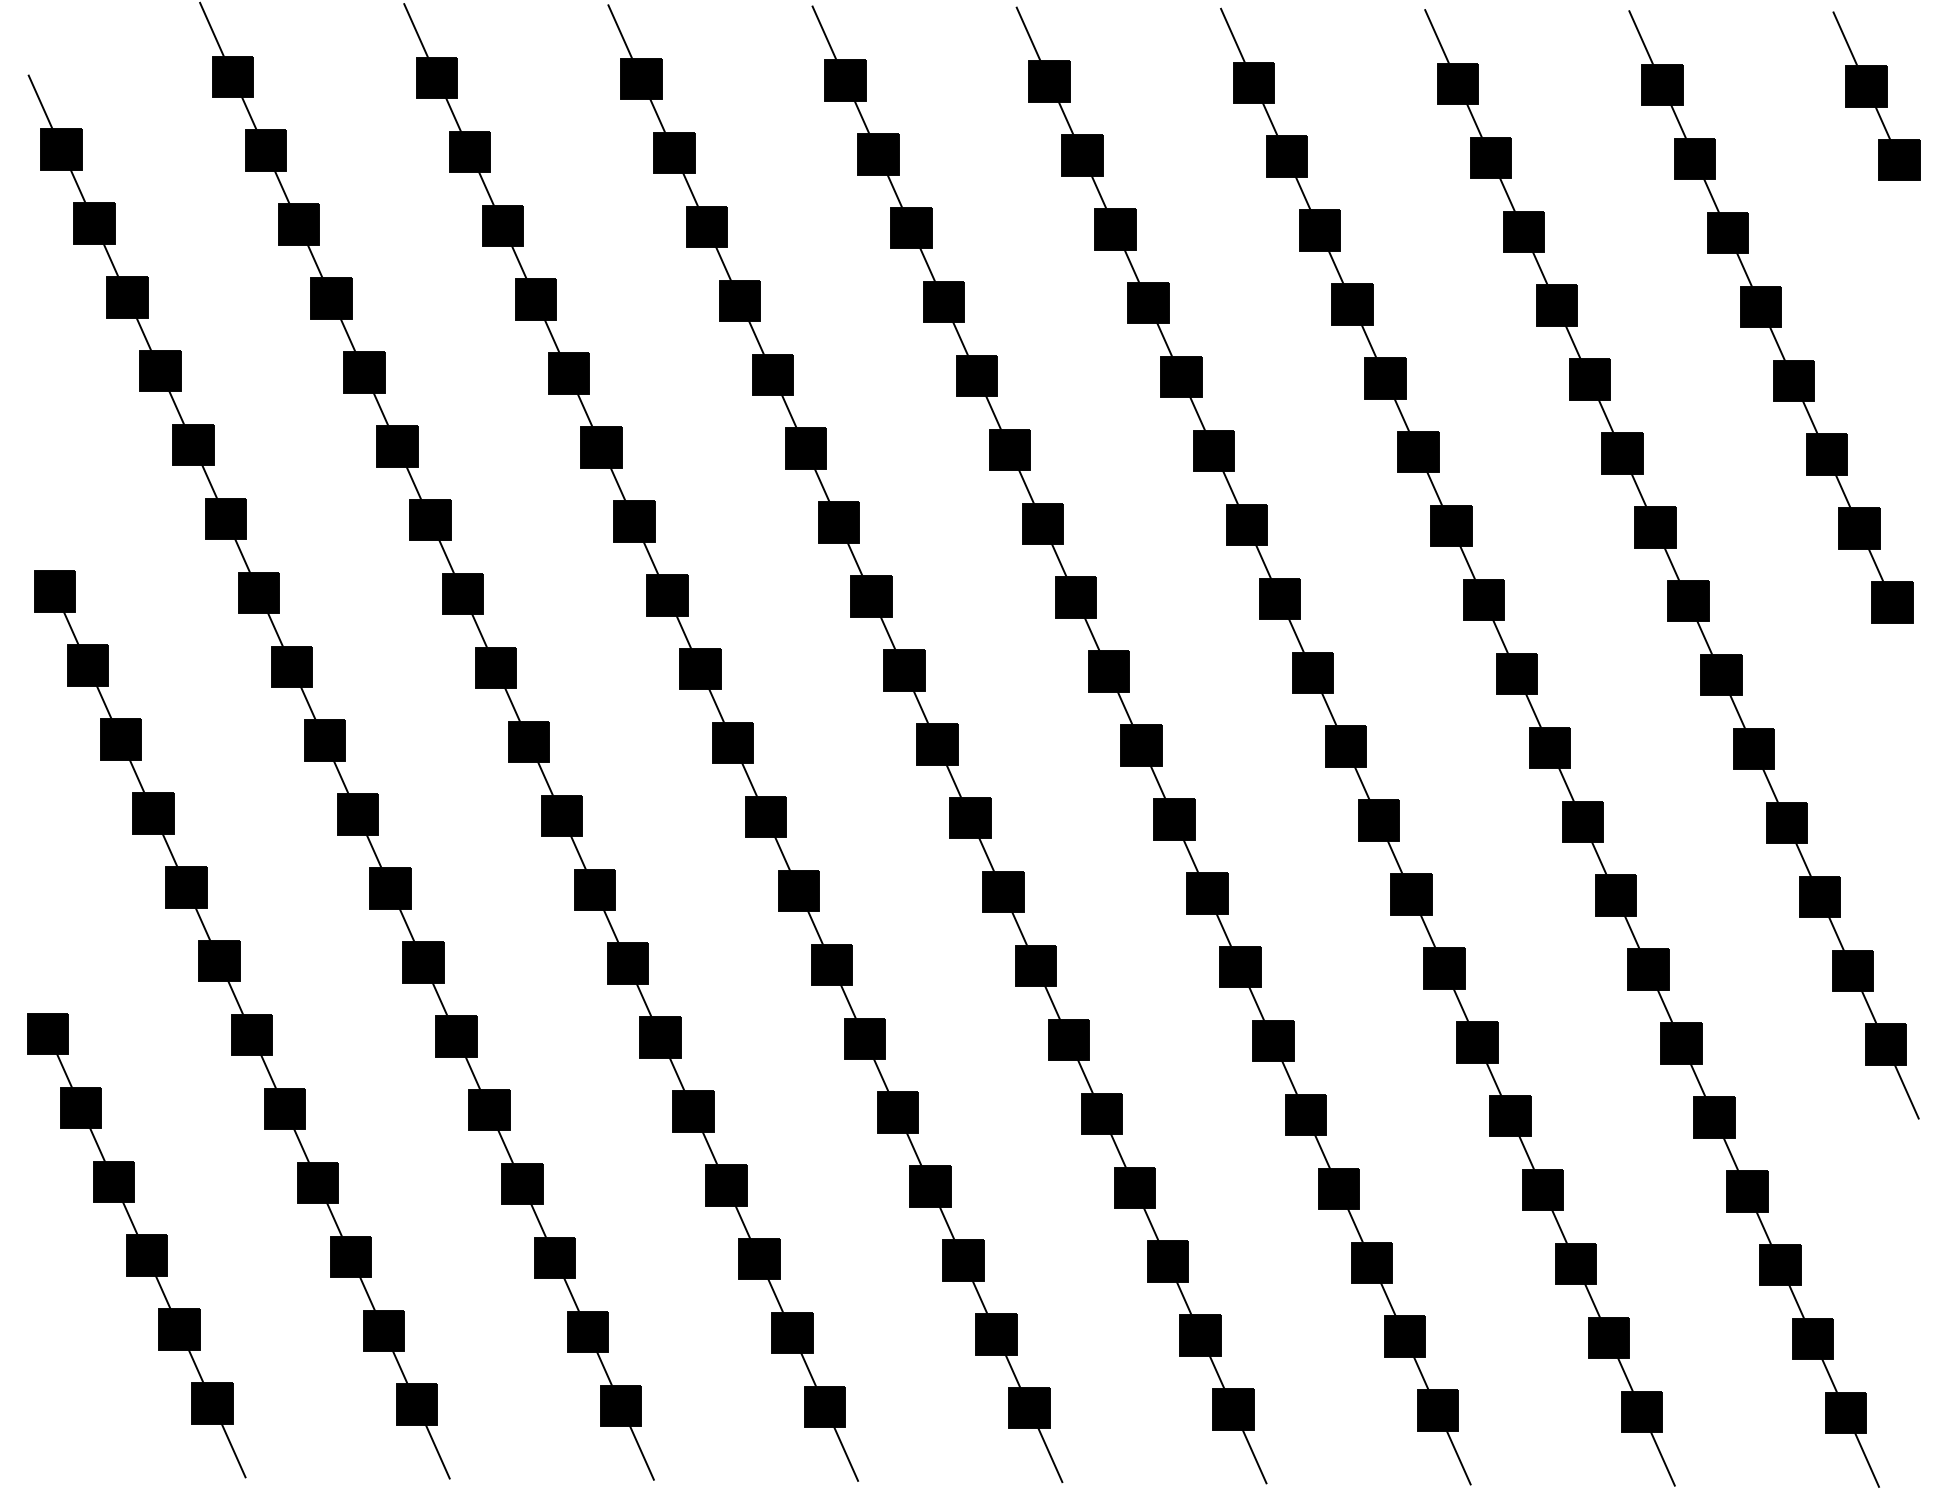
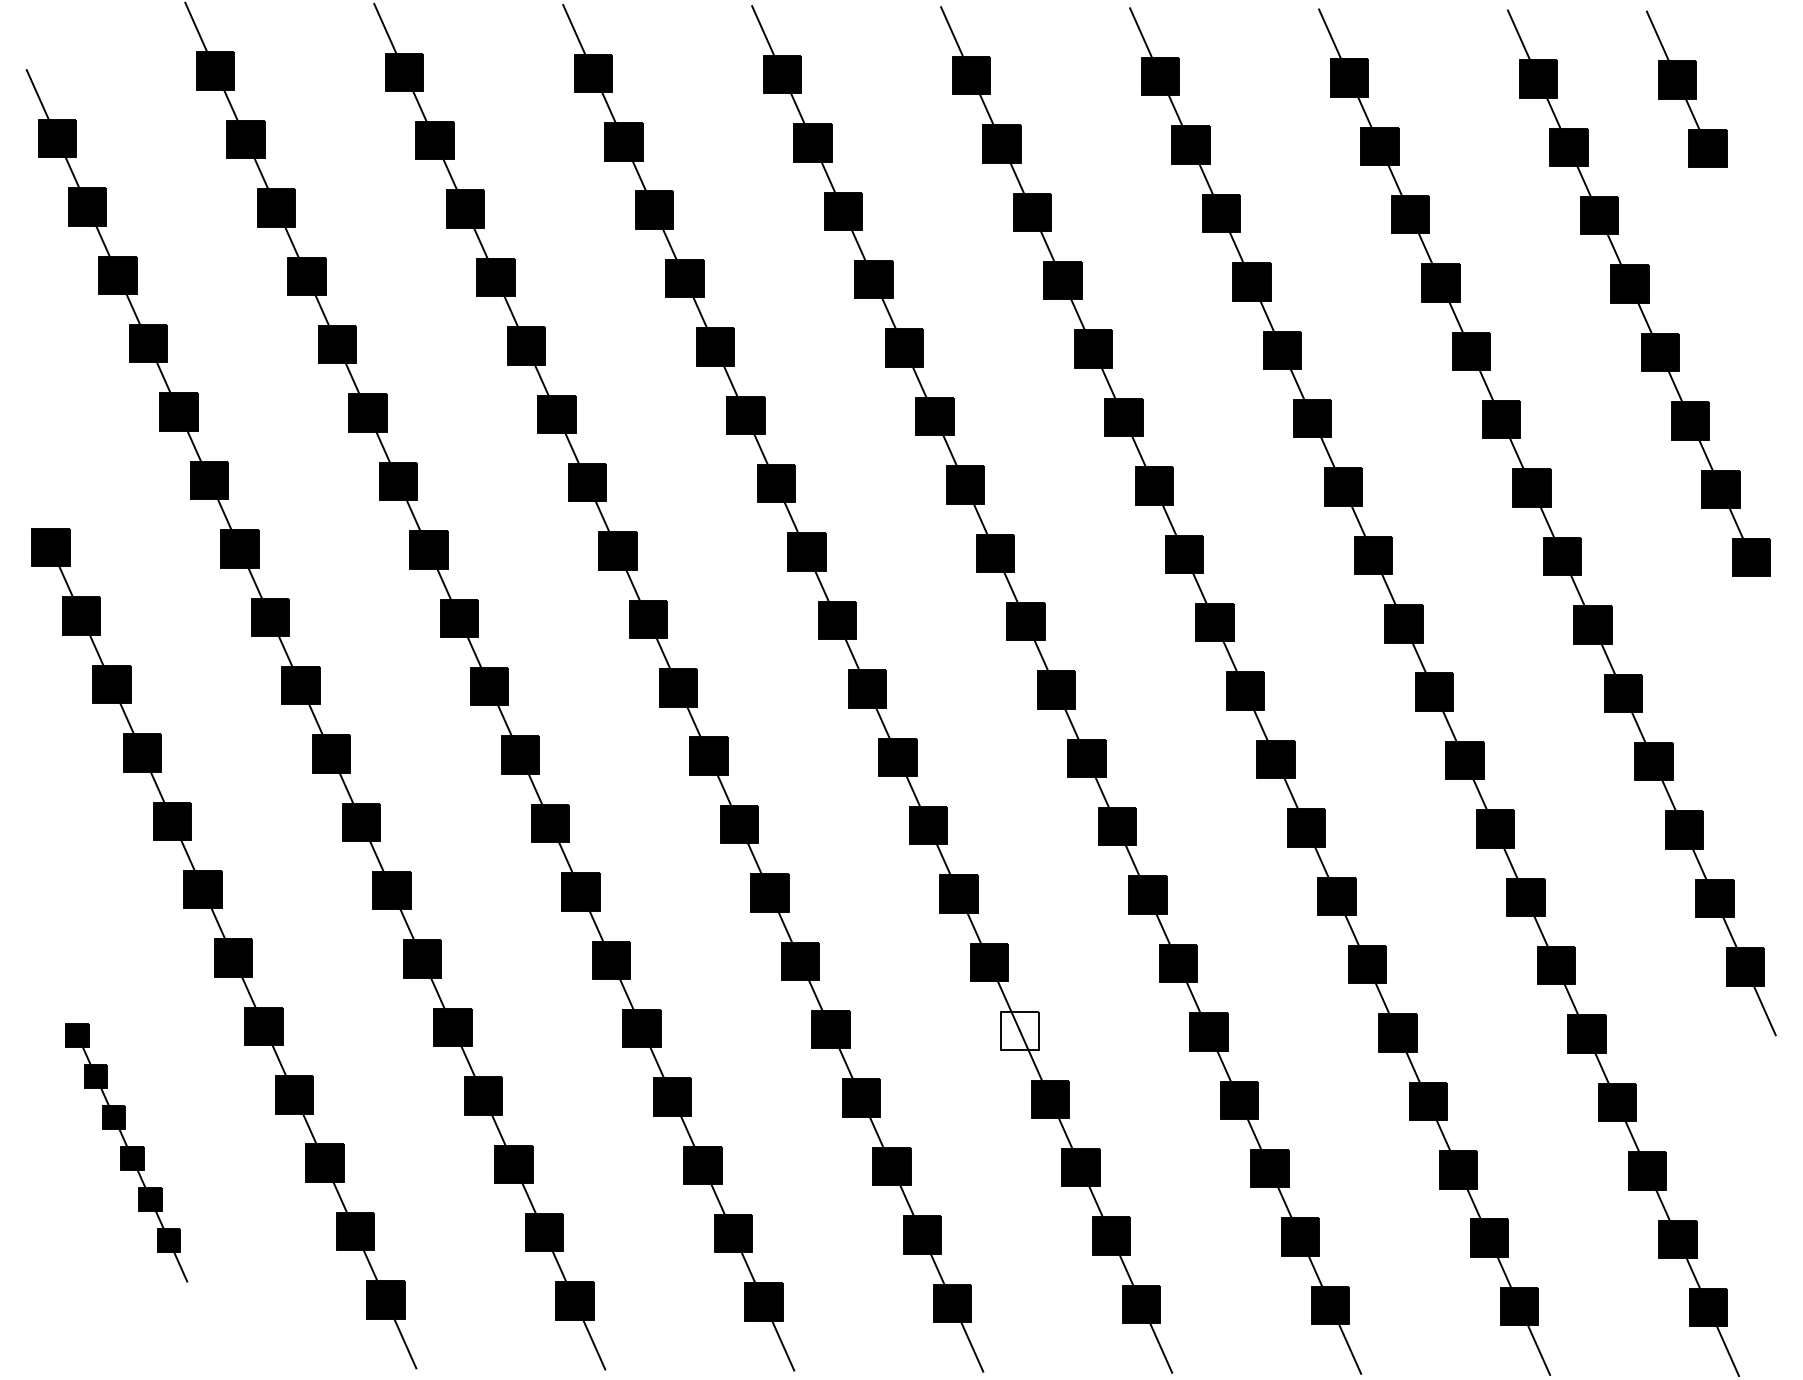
part: (1876, 95) -> (1686, 88), moved
fill: (1101, 1113) -> (1019, 1030), removed
part: (136, 1245) -> (126, 1152), size x0.6

